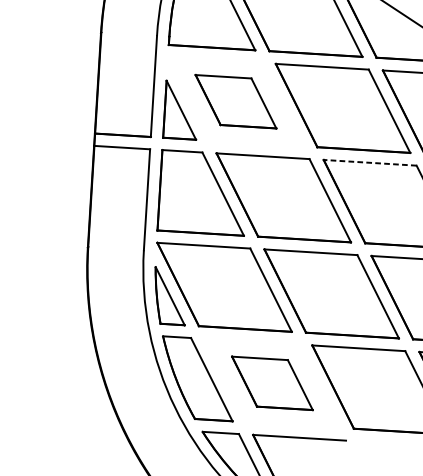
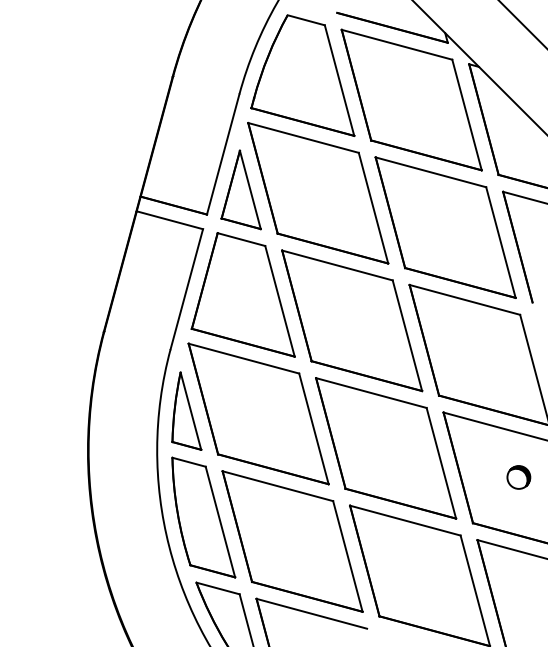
part: (236, 101) -> (318, 192), size x1.67
line: (369, 162) -> (464, 299), dashed -> solid
part: (272, 383) -> (292, 541), size x1.67

